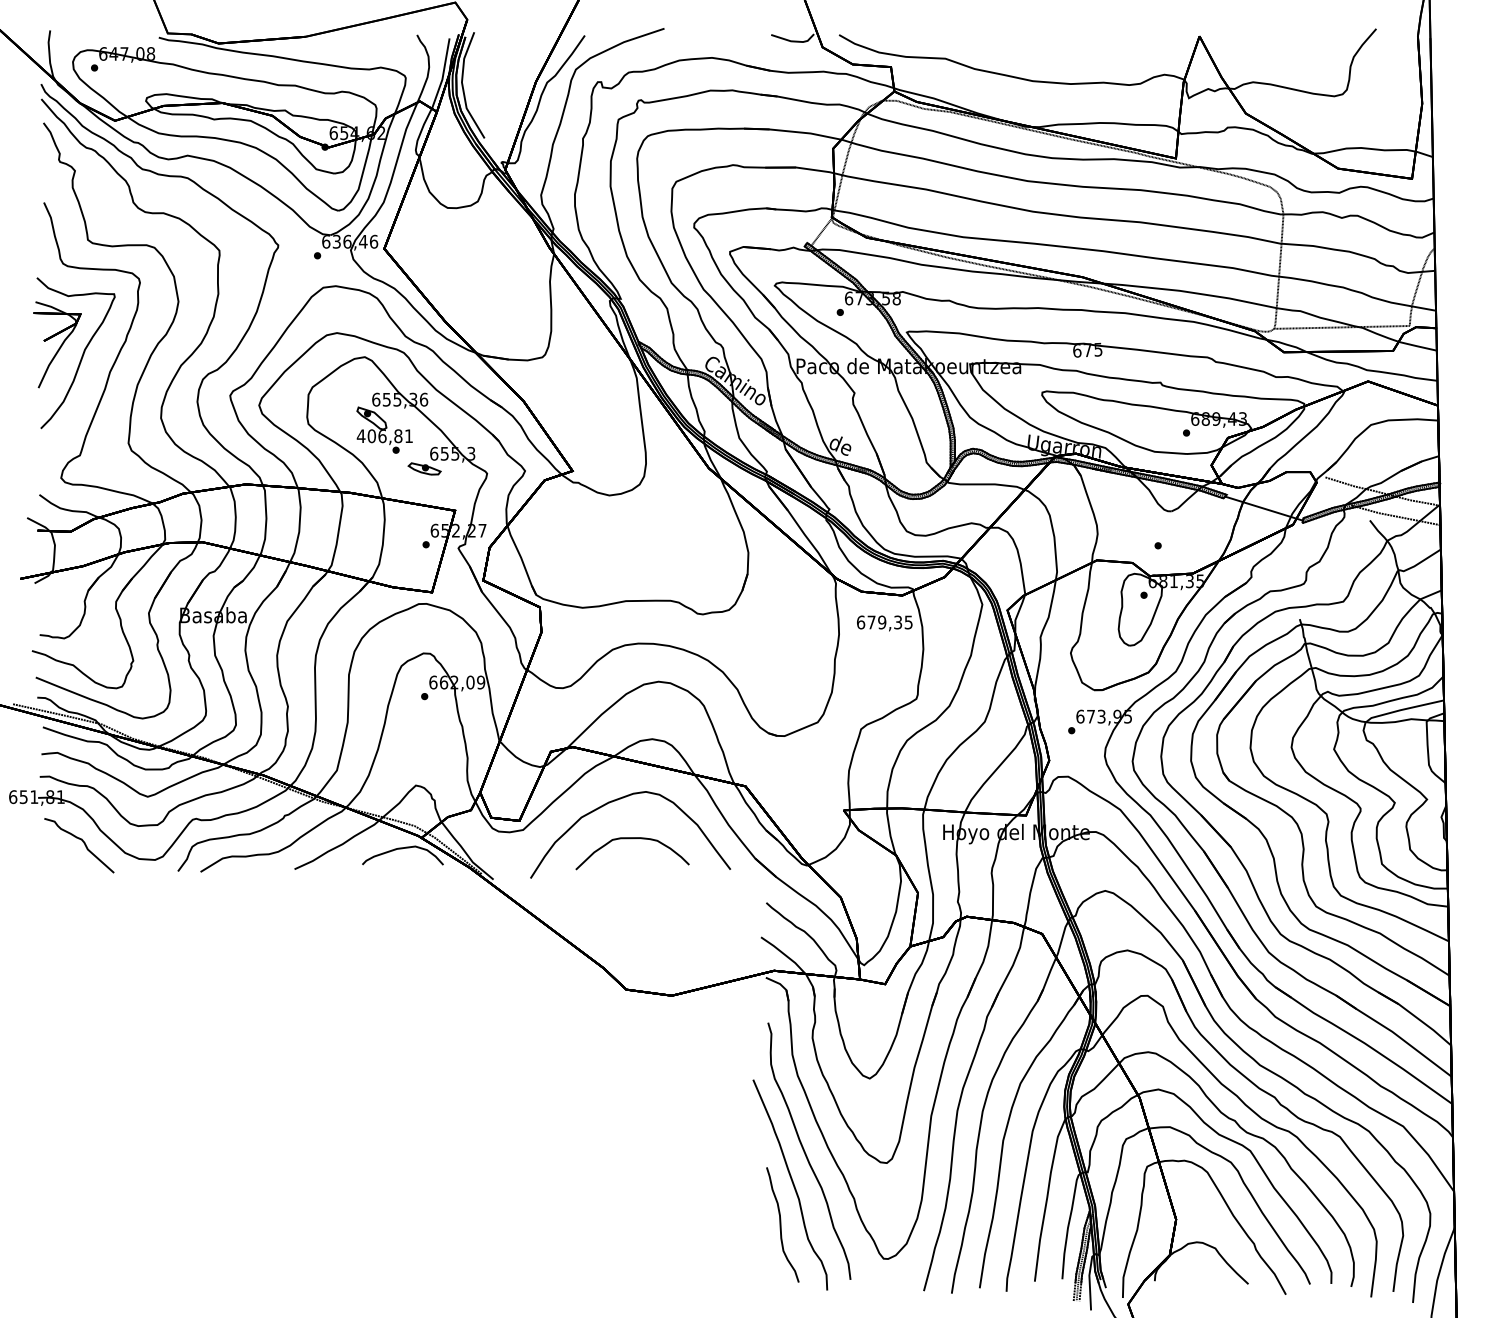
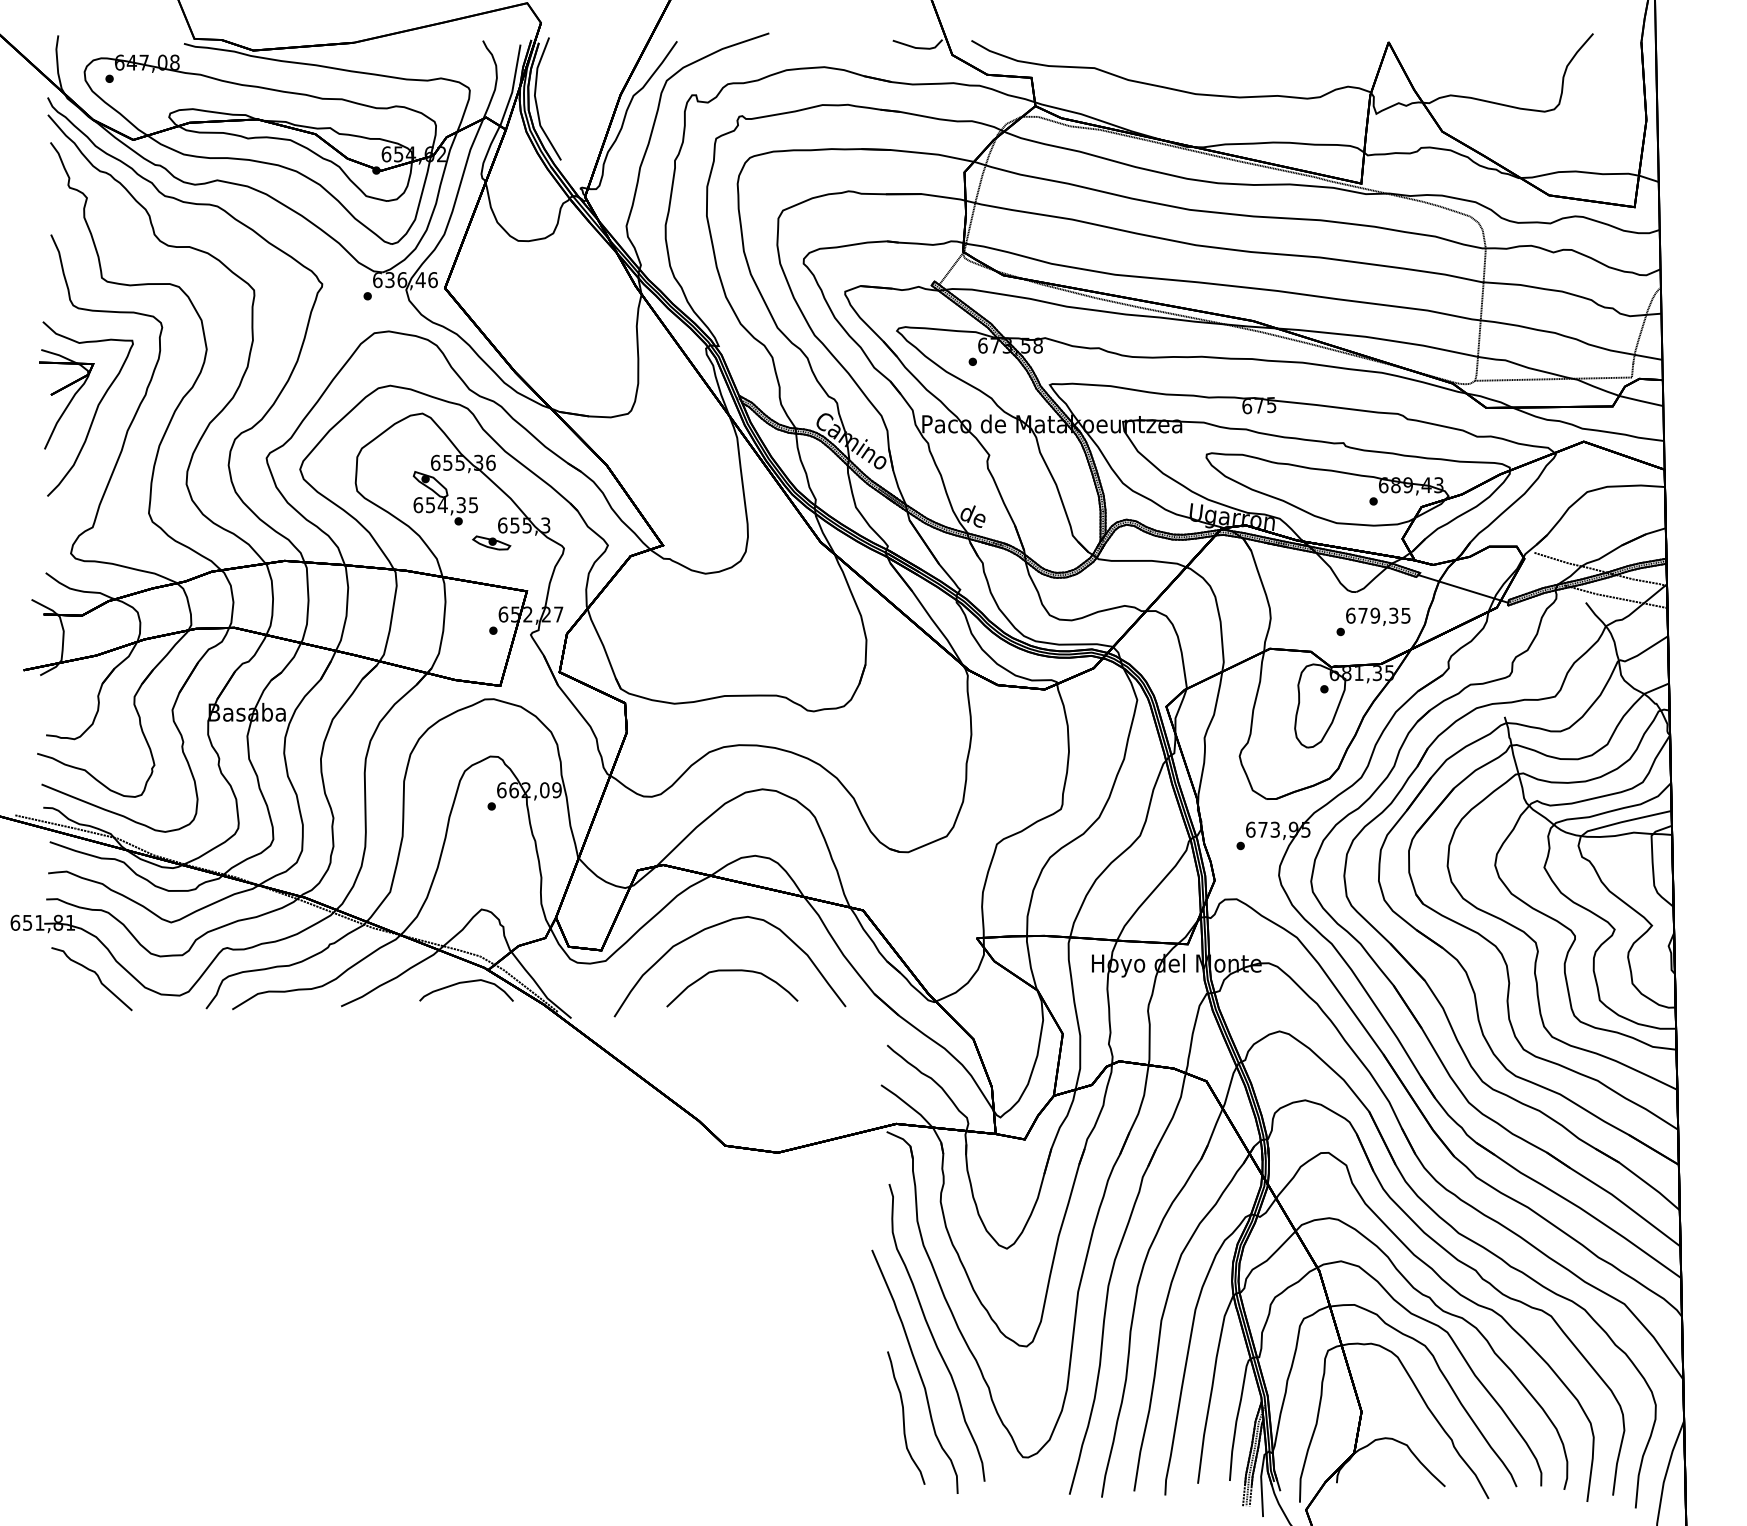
text: (384, 436) -> (445, 505), 406,81 -> 654,35
text: (884, 623) -> (1378, 616), moved

